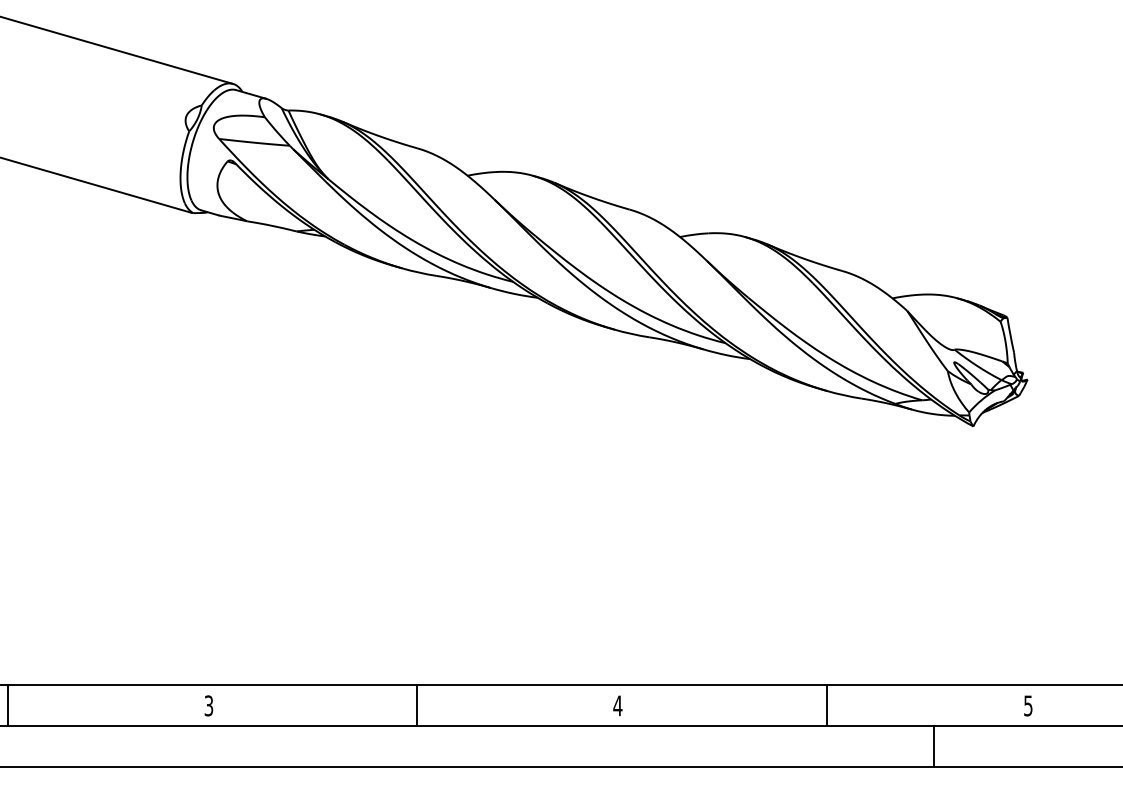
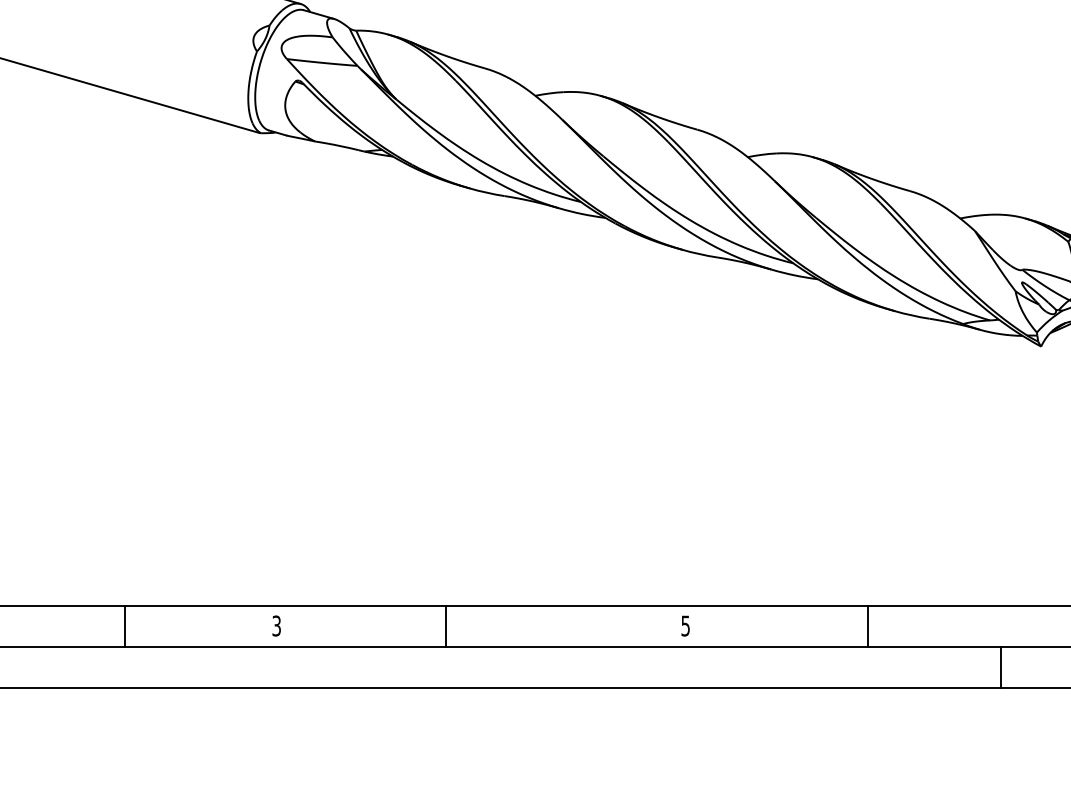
line: (7, 705) -> (124, 625), moved
line: (417, 705) -> (446, 625), moved
text: (617, 705) -> (685, 625), 4 -> 5
line: (827, 705) -> (868, 625), moved

